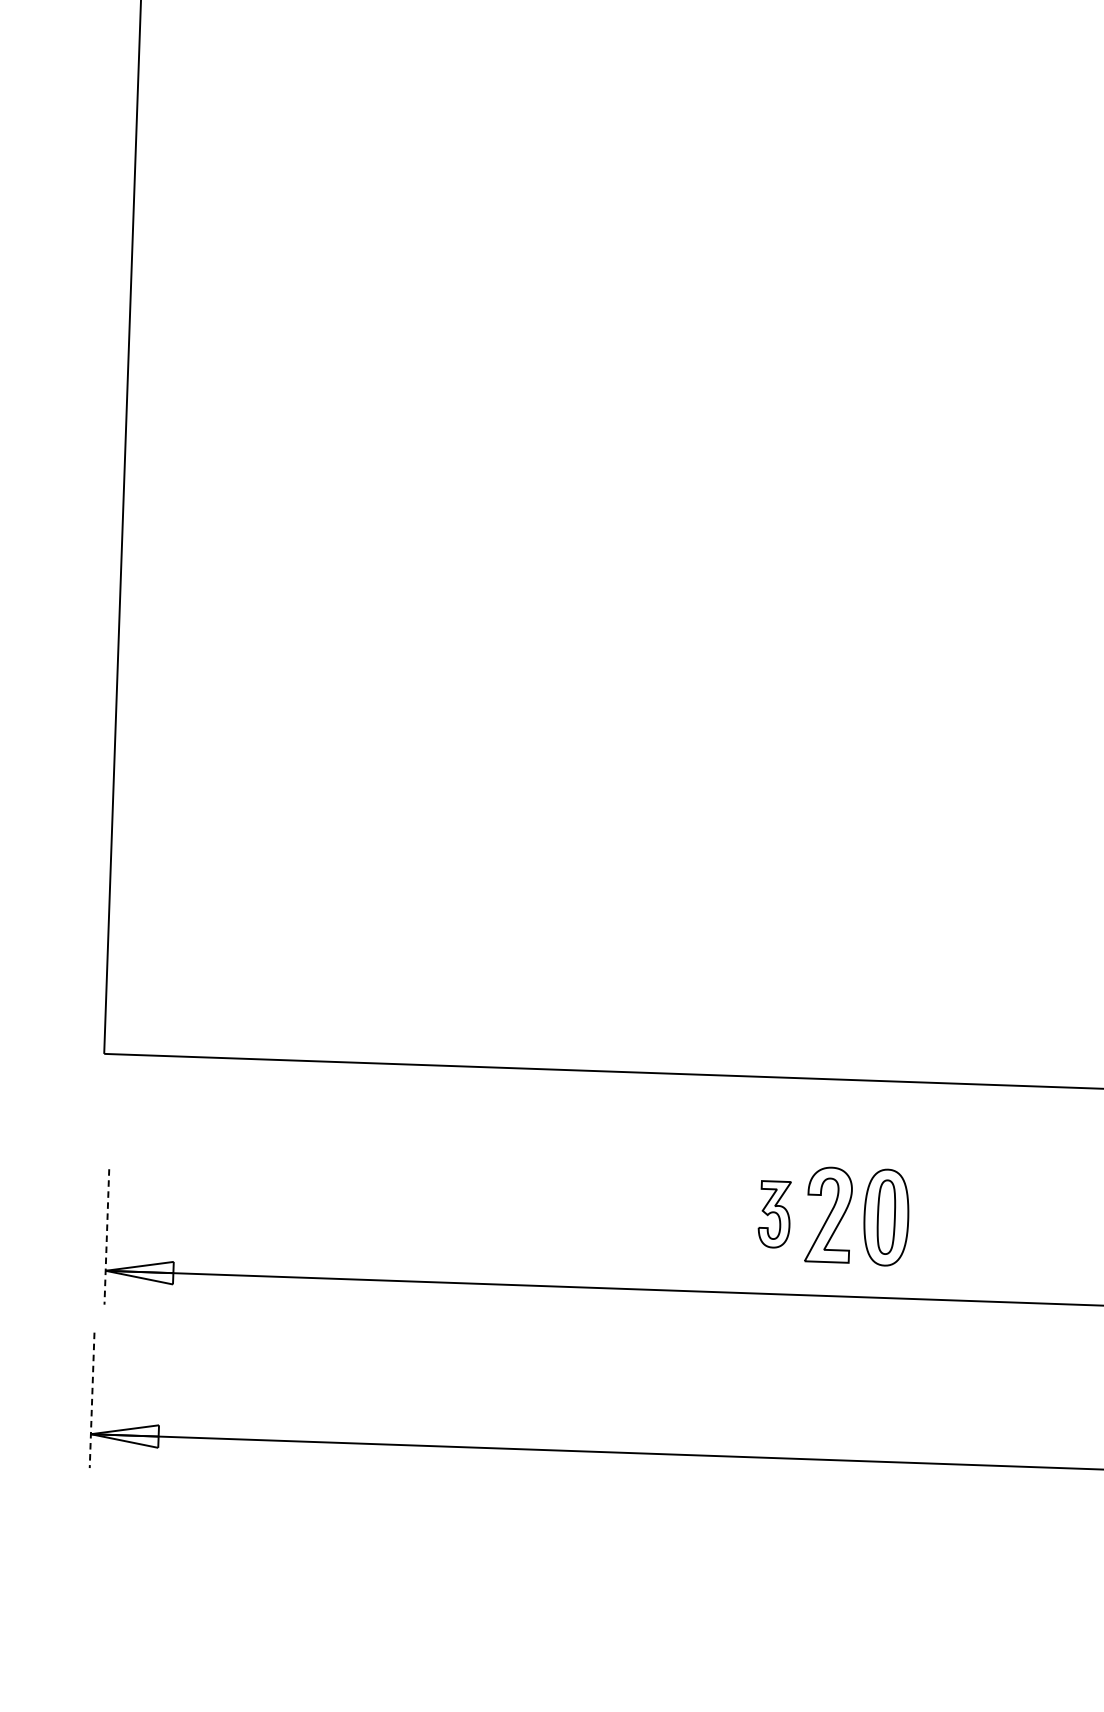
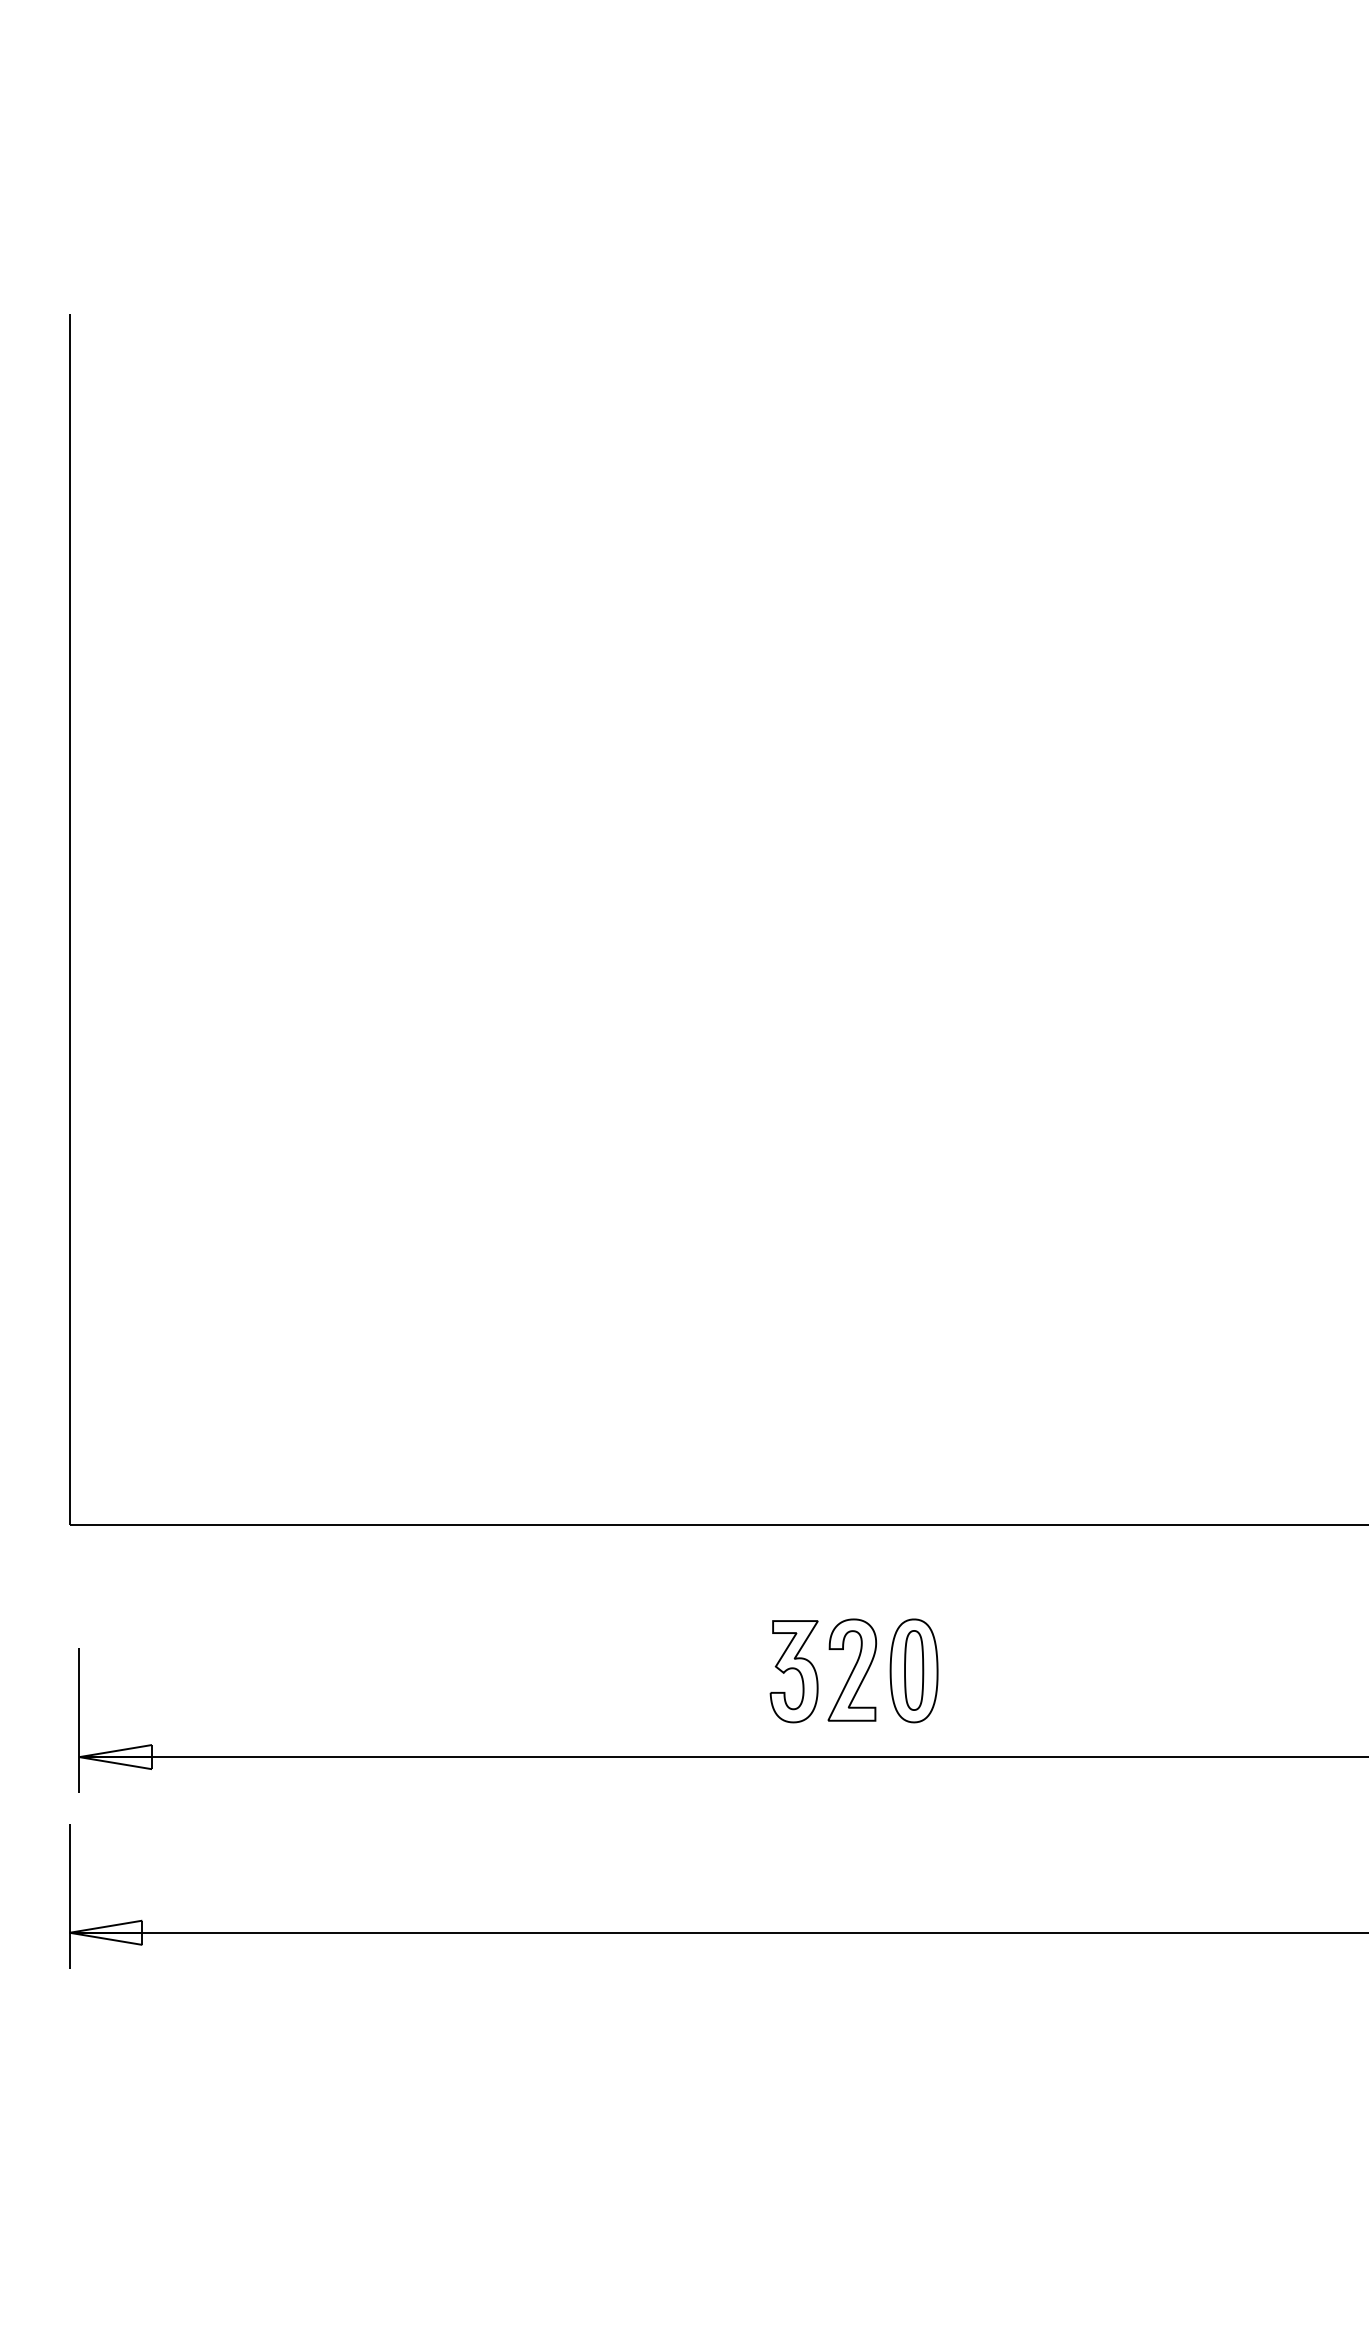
part: (773, 1214) -> (793, 1671), size x1.43
line: (106, 1236) -> (79, 1720), dashed -> solid
line: (91, 1400) -> (69, 1896), dashed -> solid

